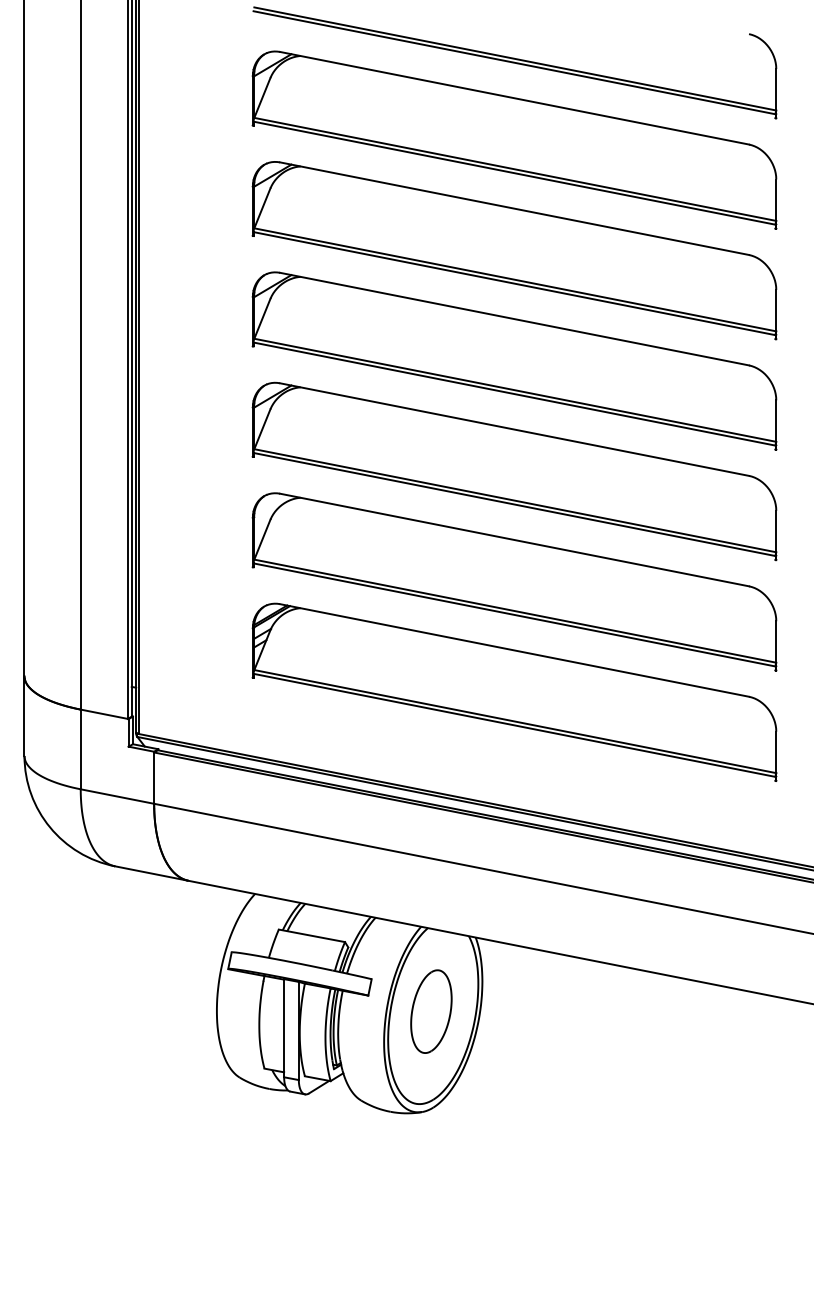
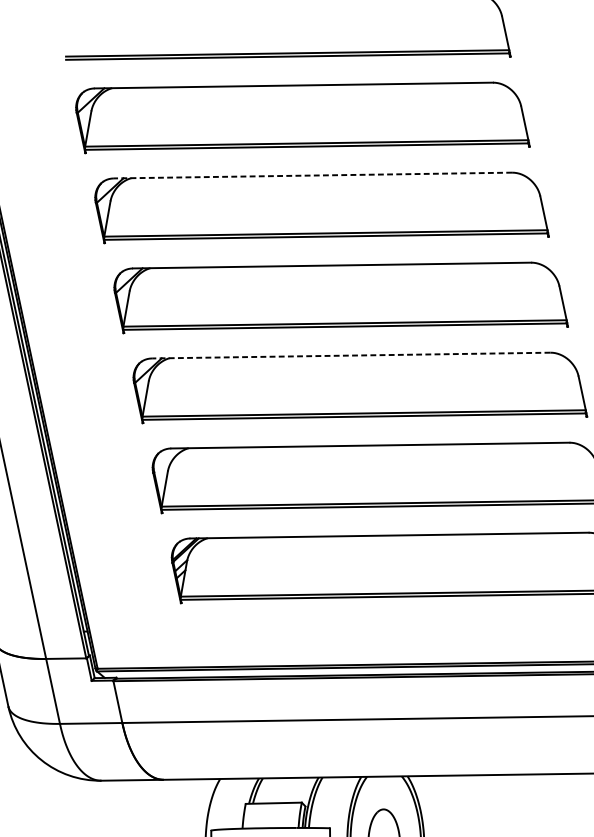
line: (514, 208) -> (312, 175), solid -> dashed
line: (514, 429) -> (351, 355), solid -> dashed

